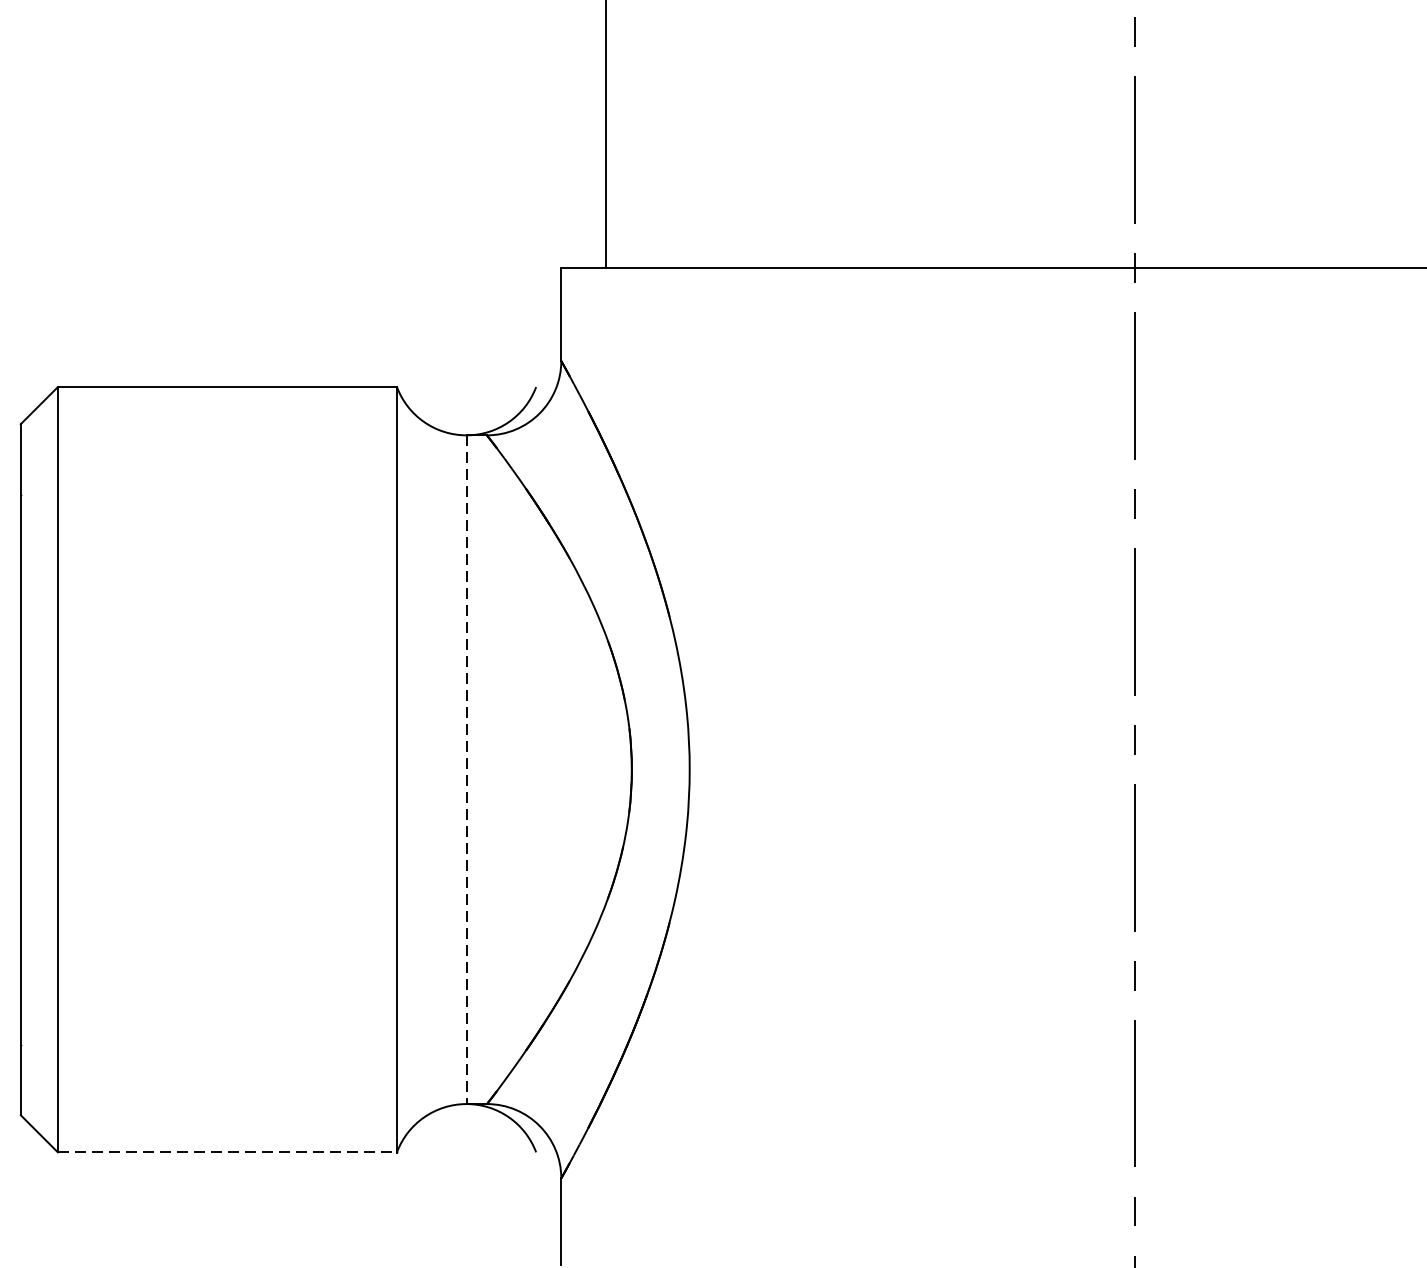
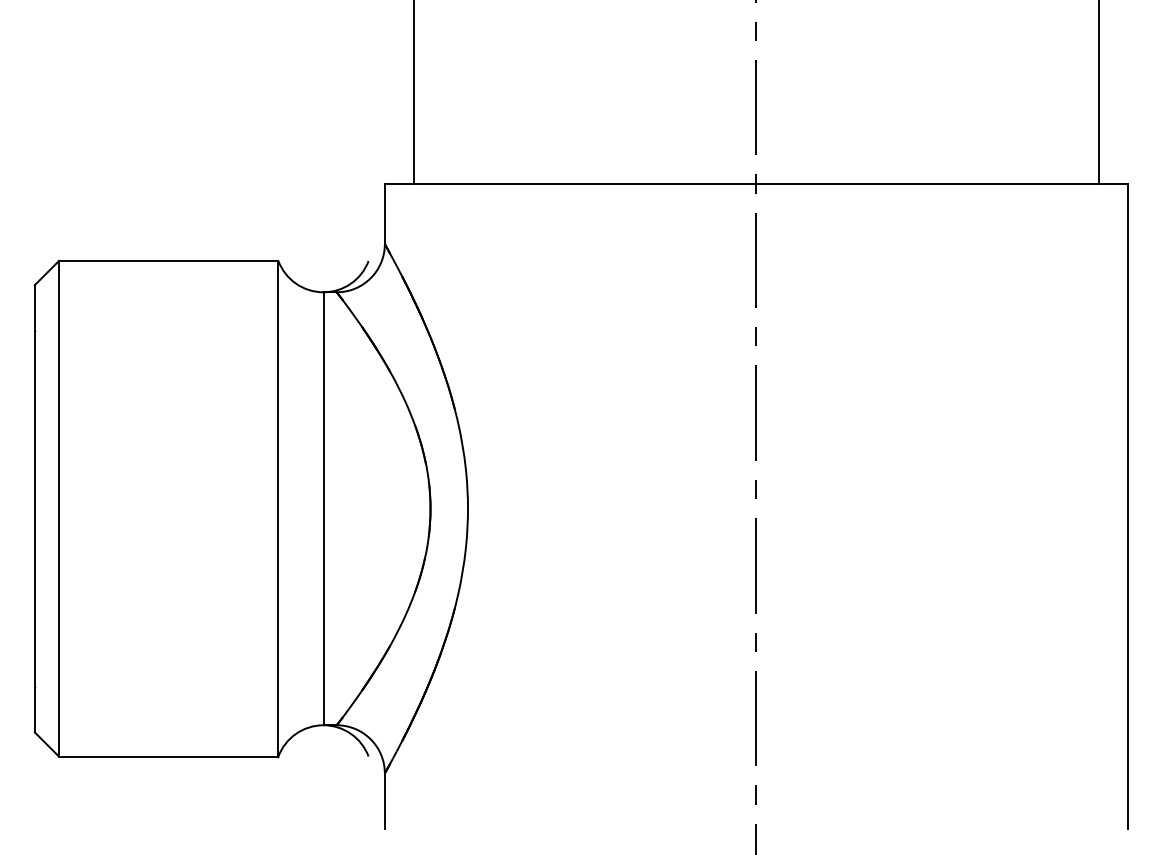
line: (466, 770) -> (323, 509), dashed -> solid
line: (227, 1152) -> (168, 756), dashed -> solid

